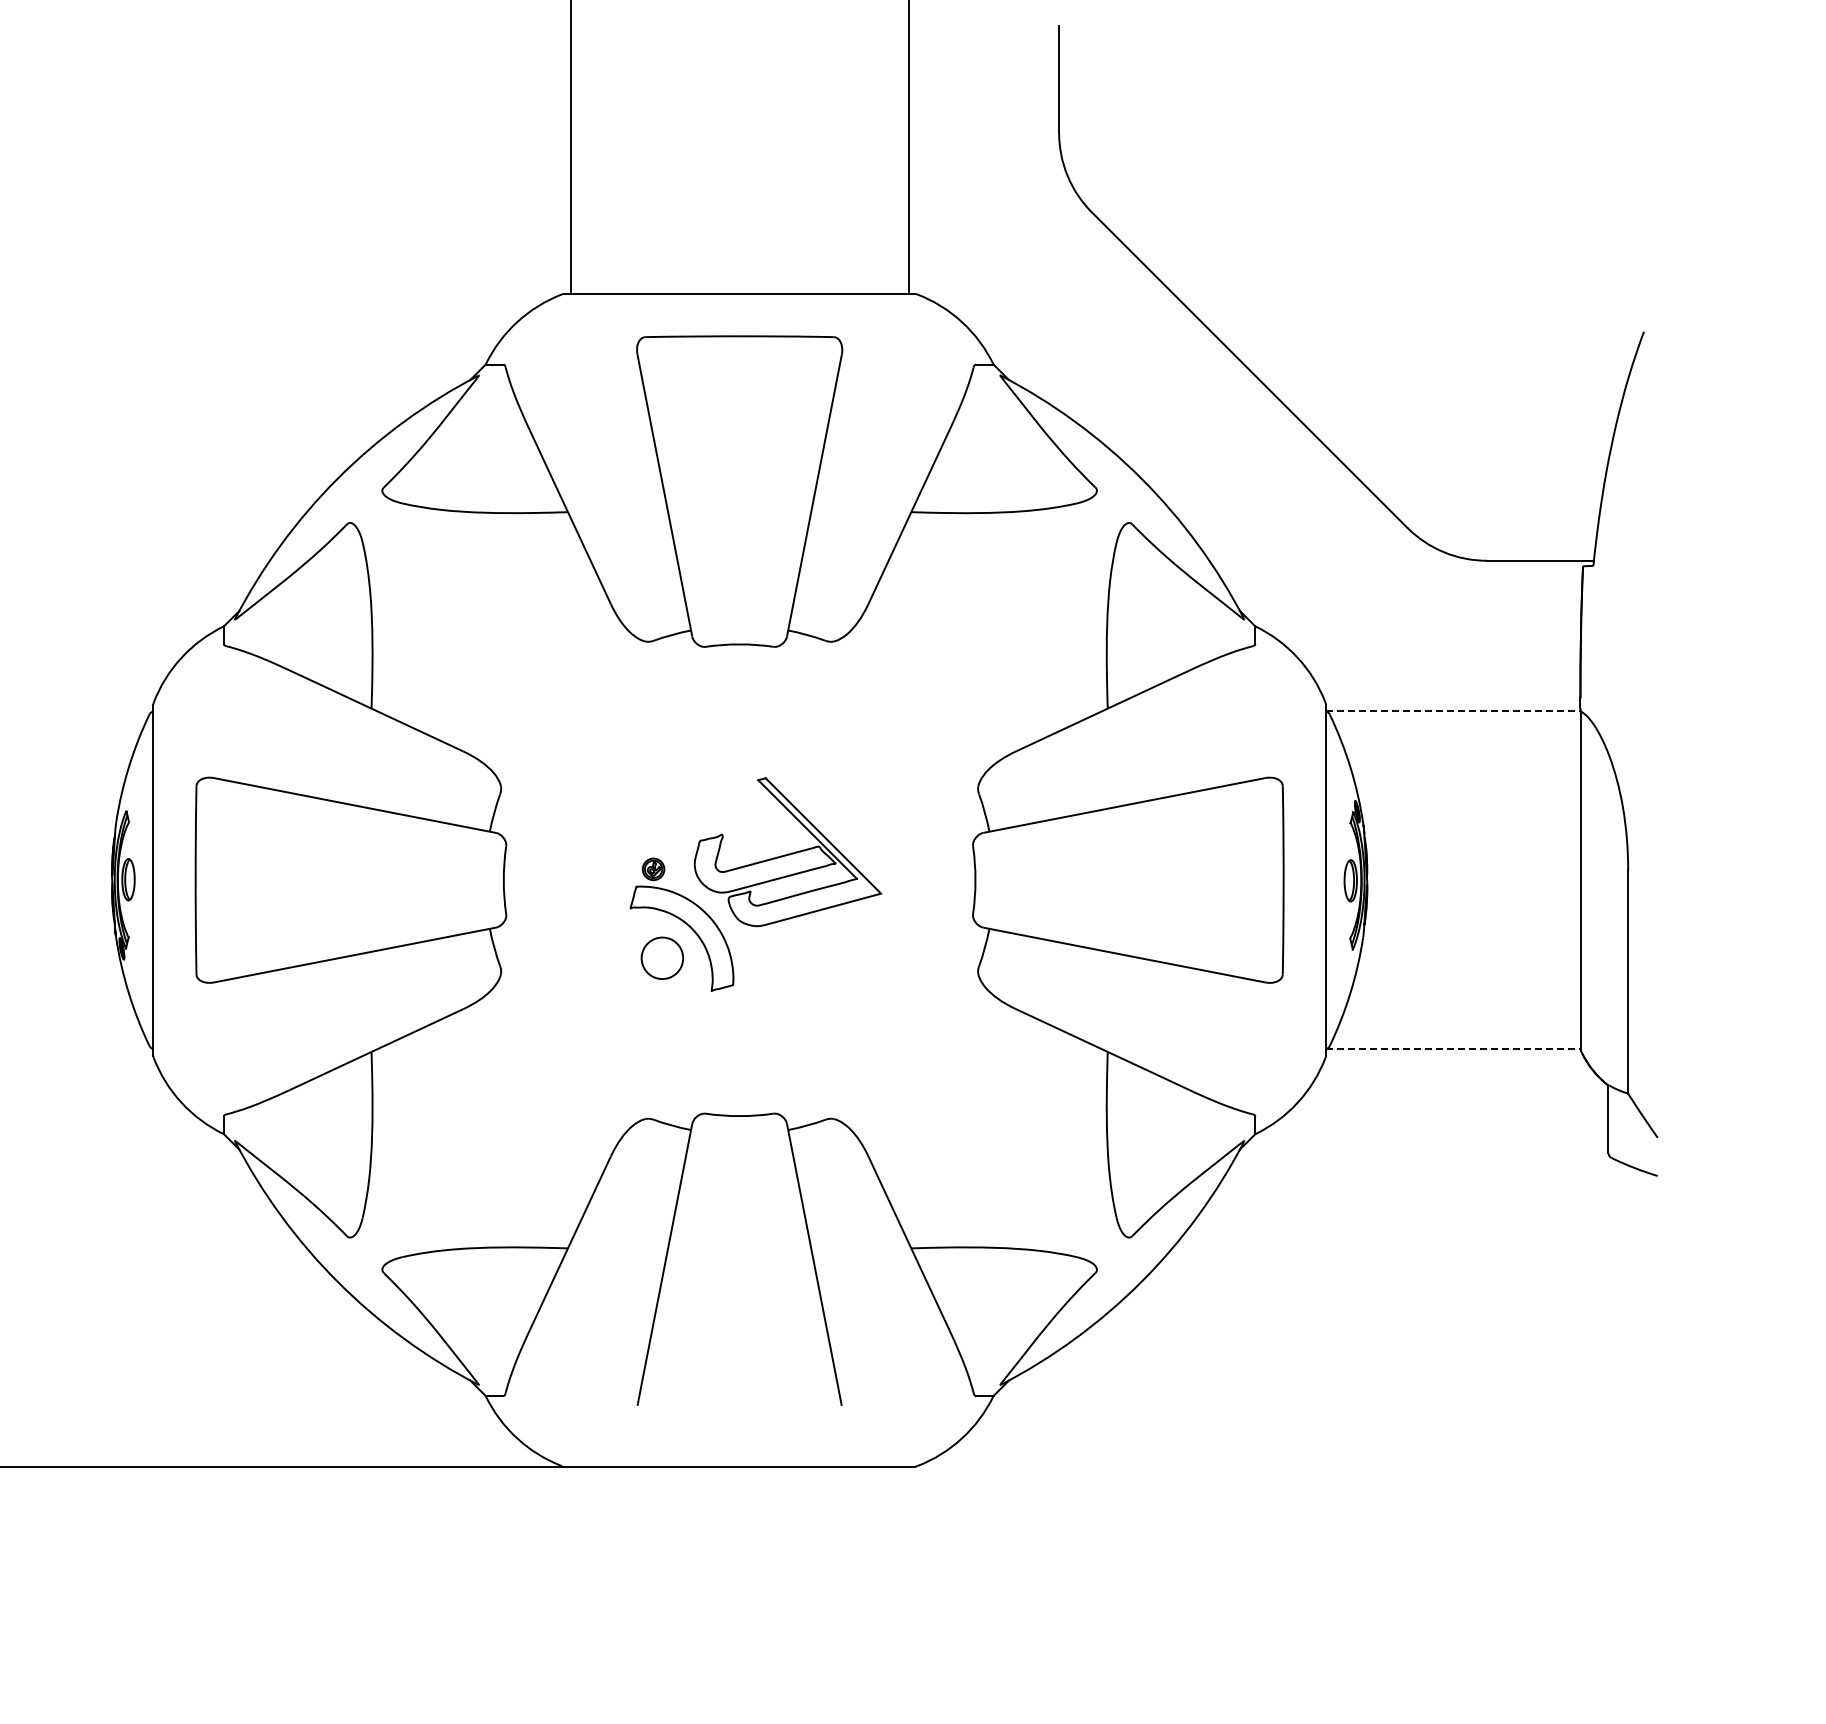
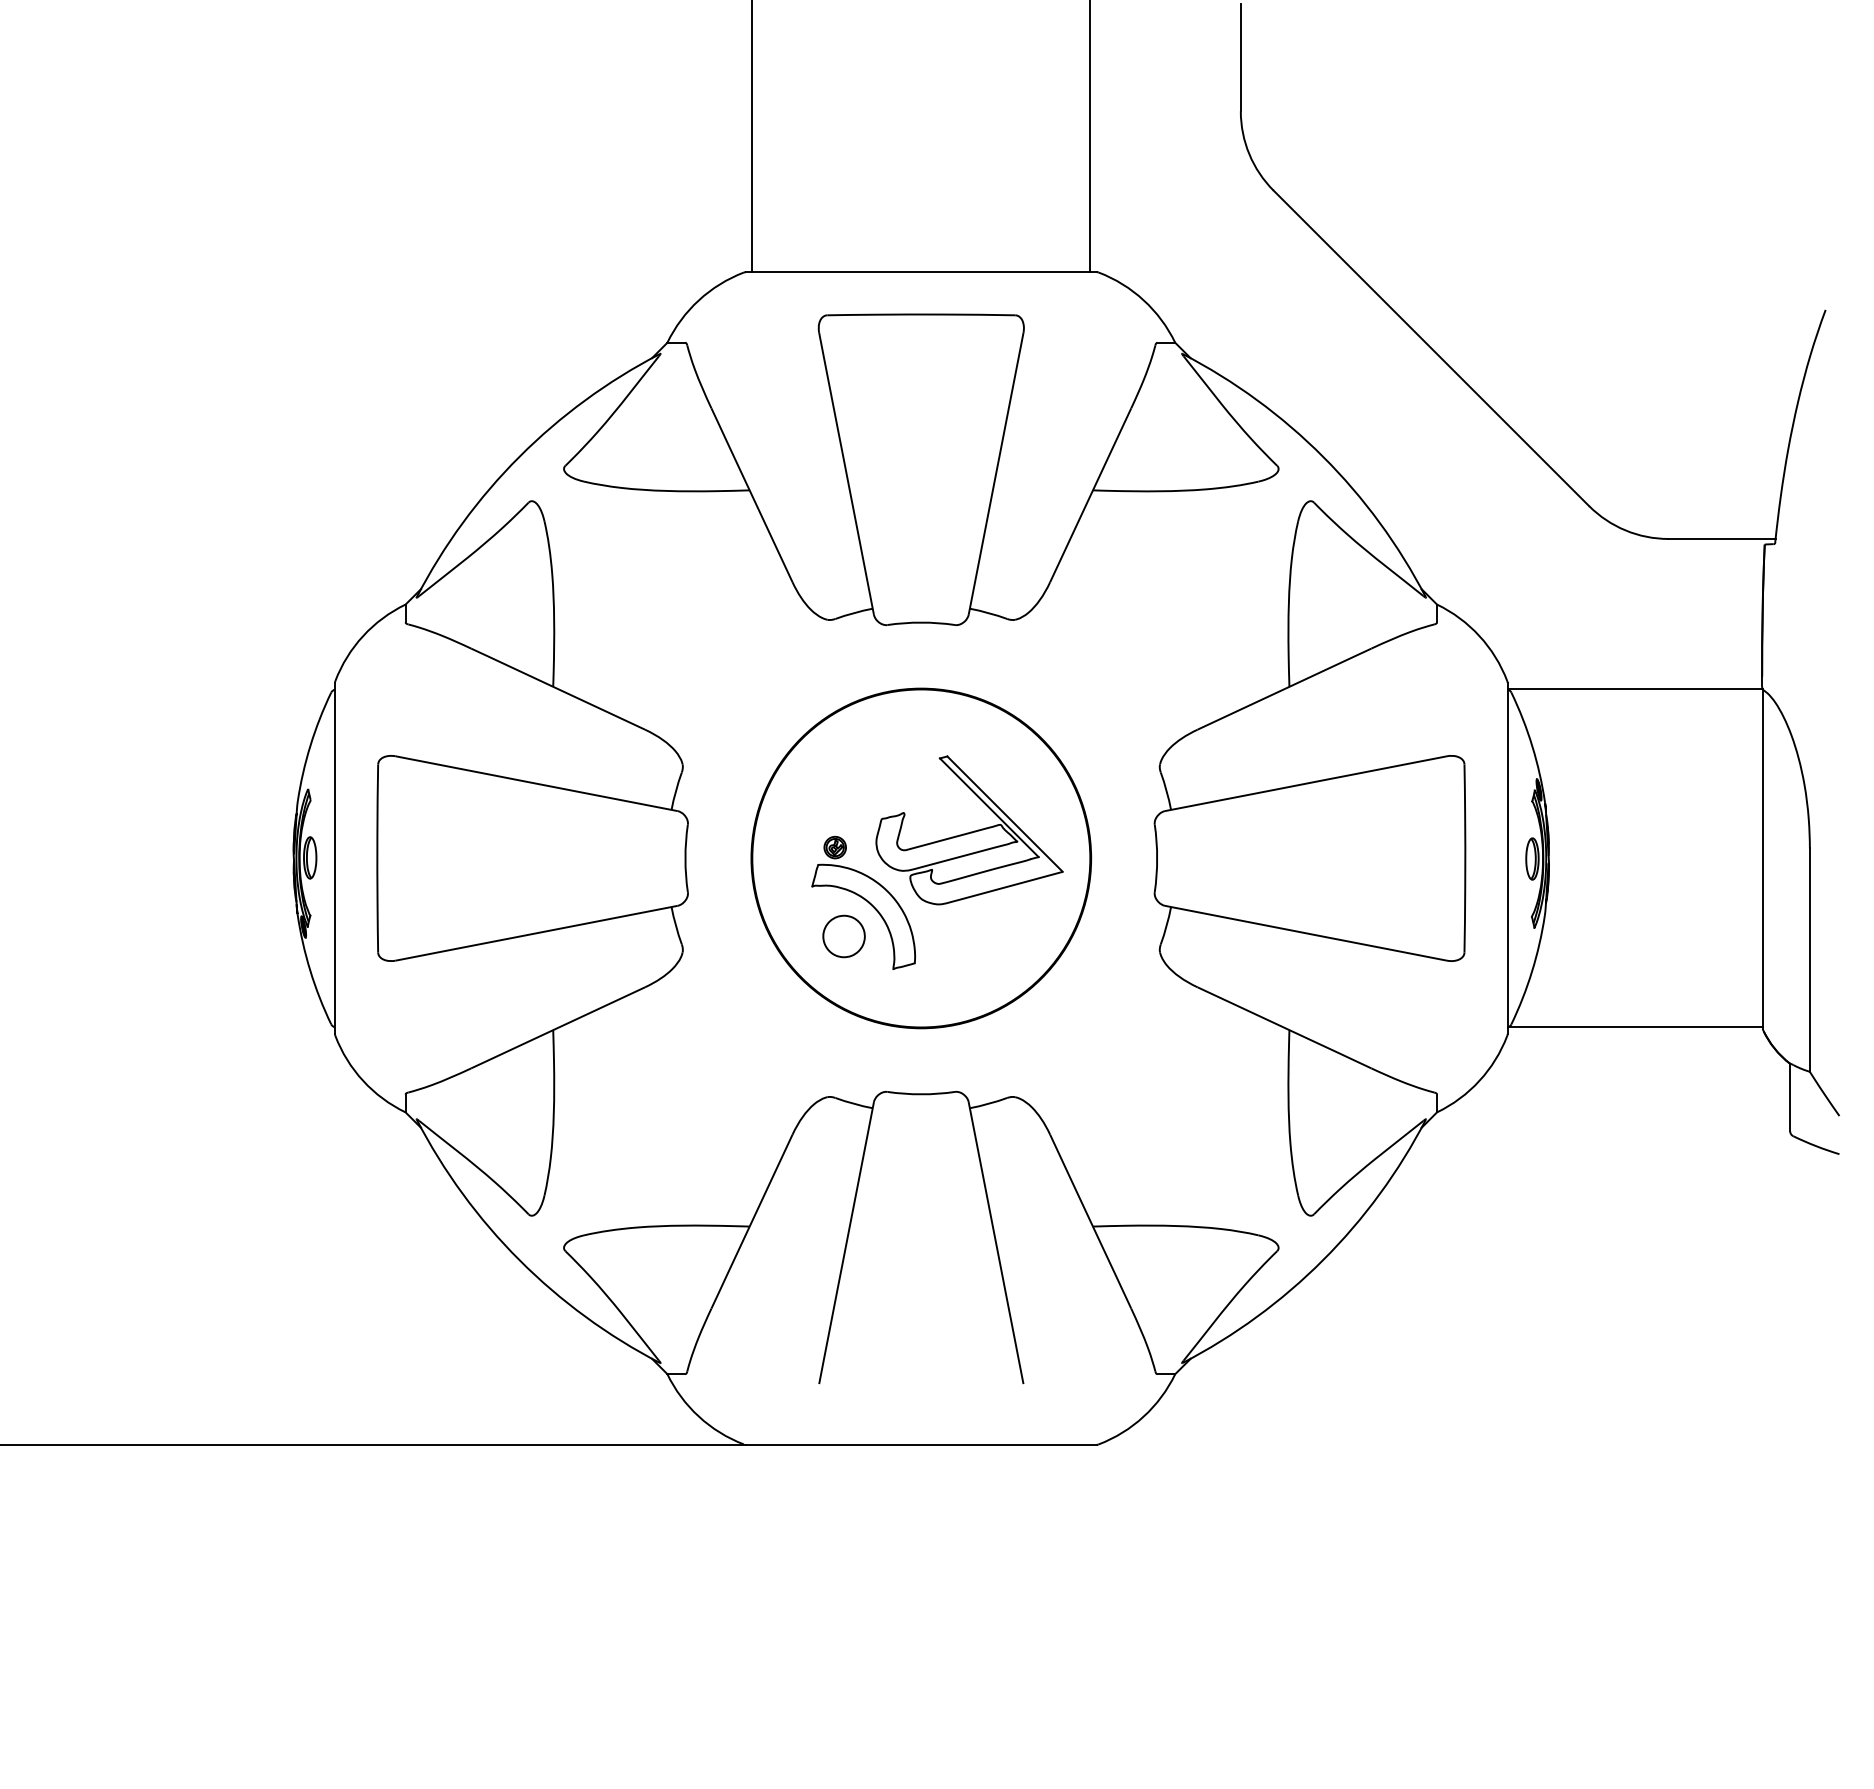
line: (1453, 711) -> (1635, 689), dashed -> solid
part: (739, 880) -> (921, 858), added
line: (1453, 1049) -> (1635, 1027), dashed -> solid

